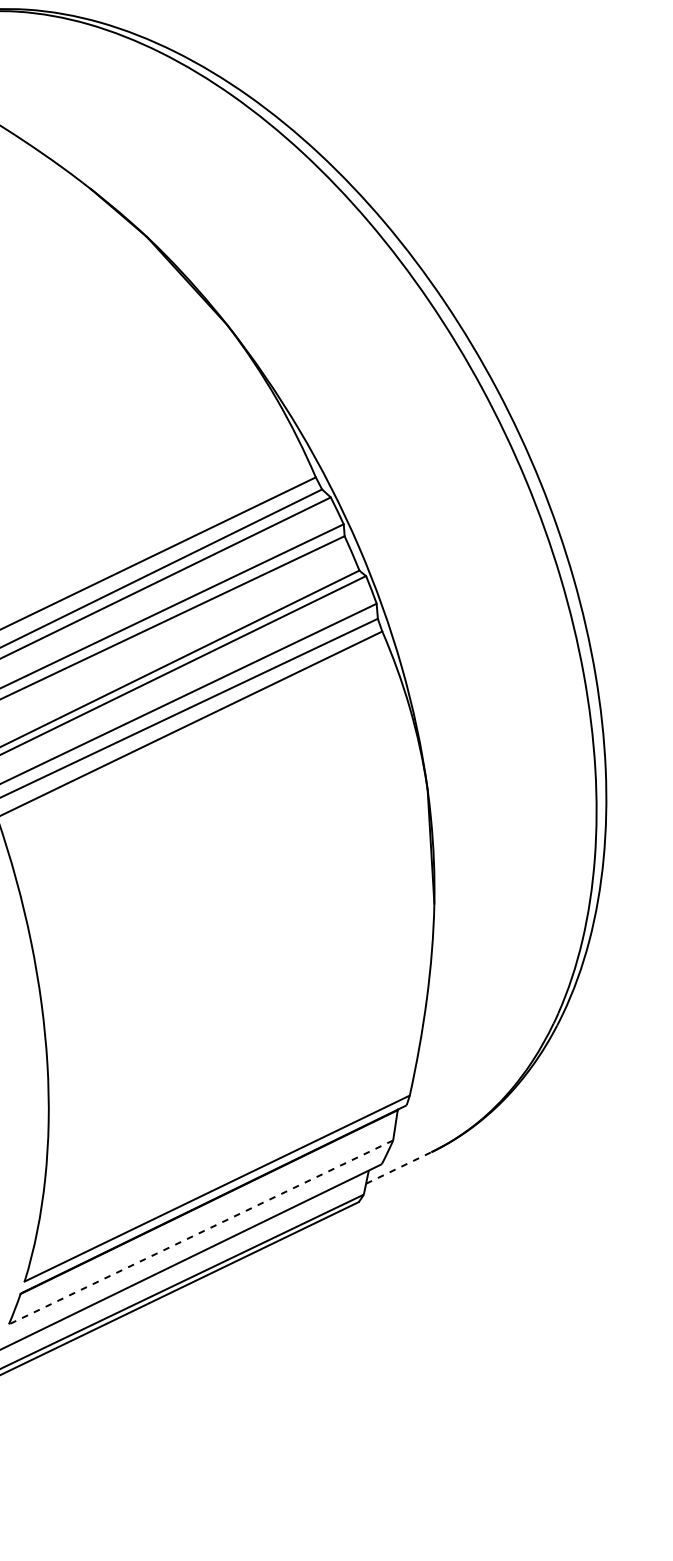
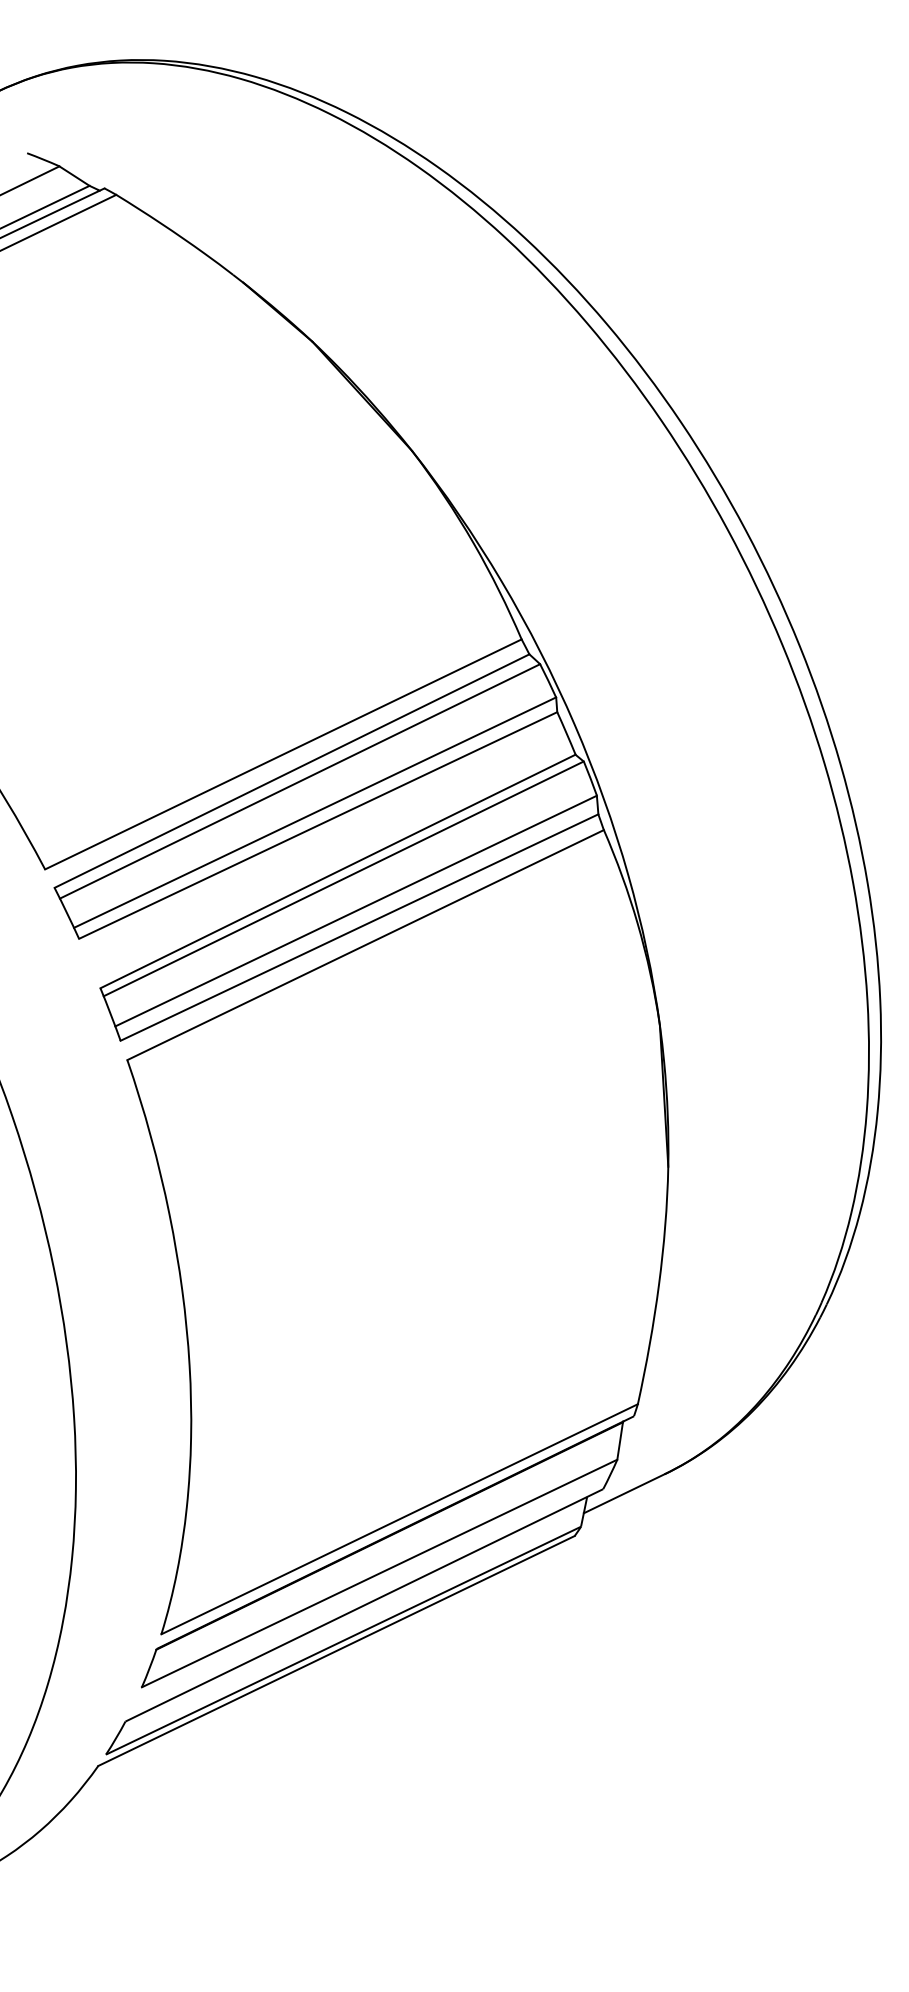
line: (398, 1167) -> (624, 1493), dashed -> solid
line: (200, 1232) -> (379, 1573), dashed -> solid

